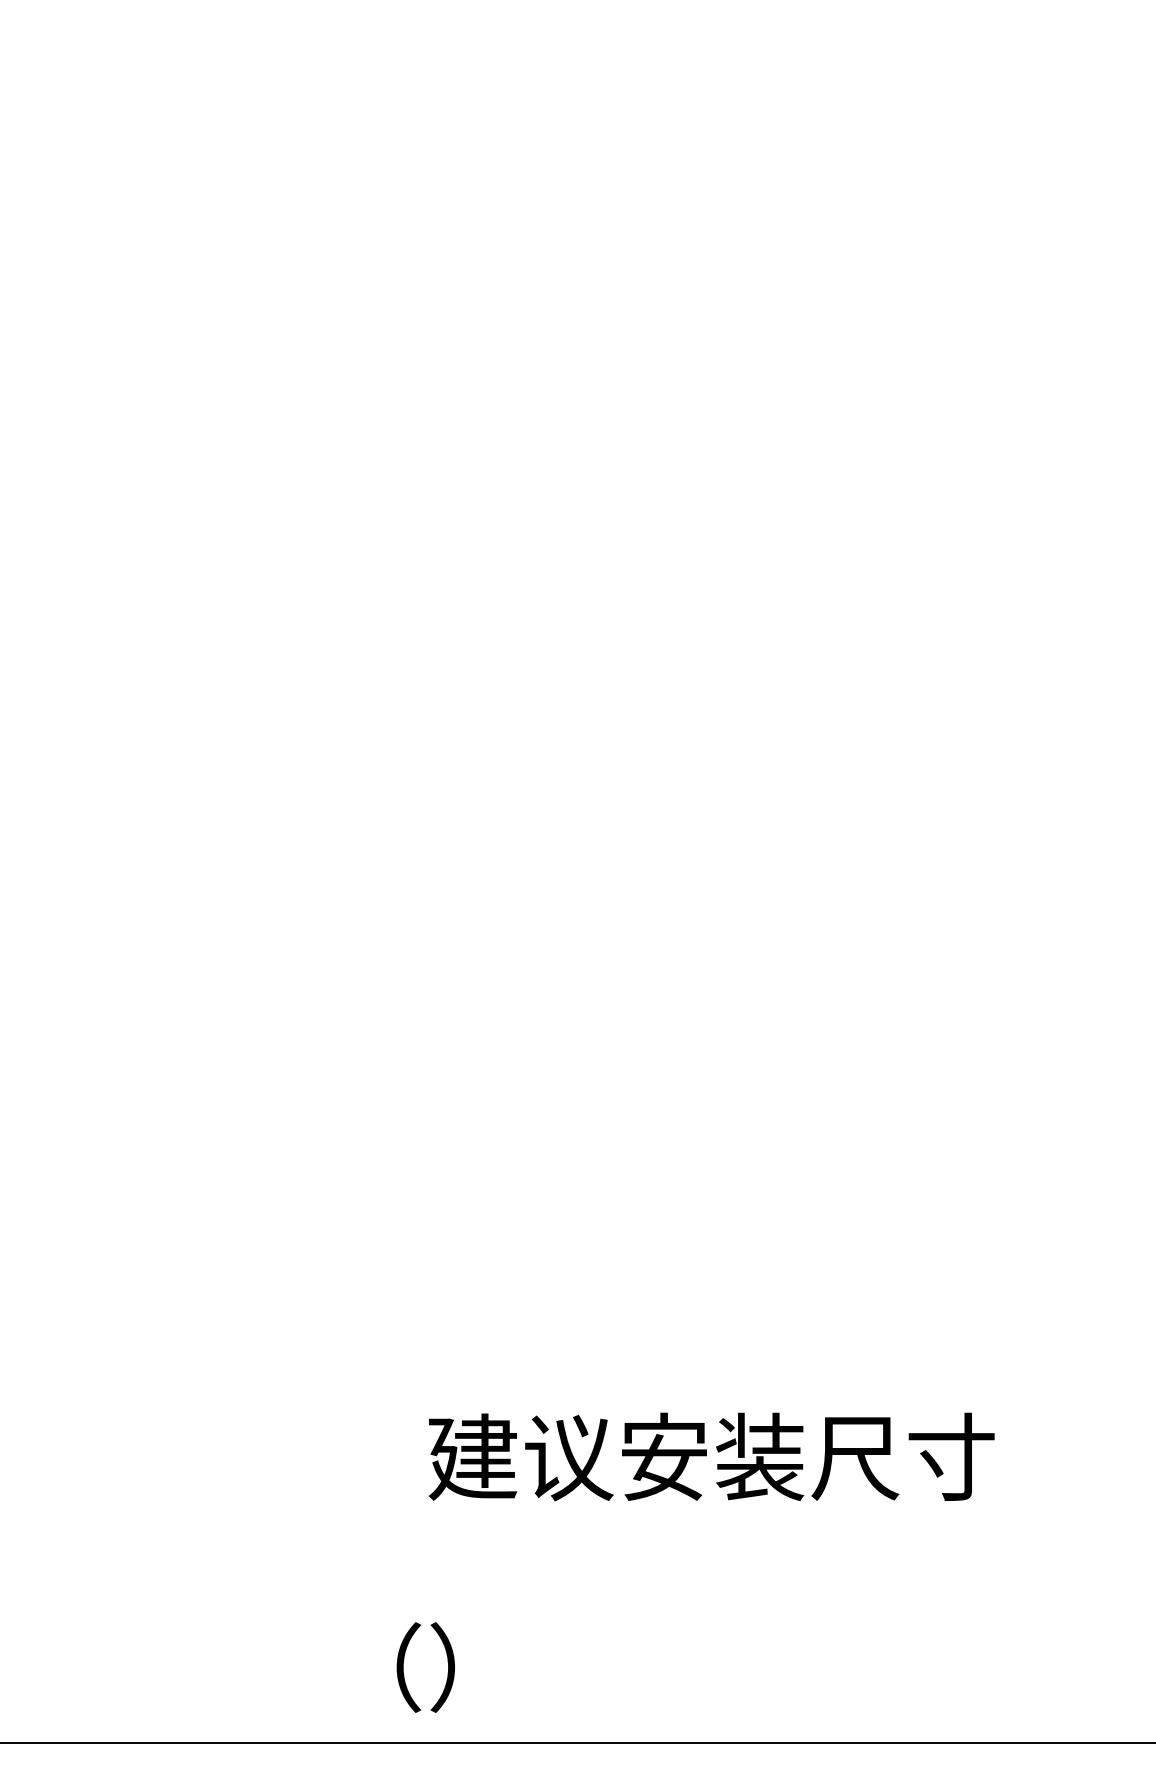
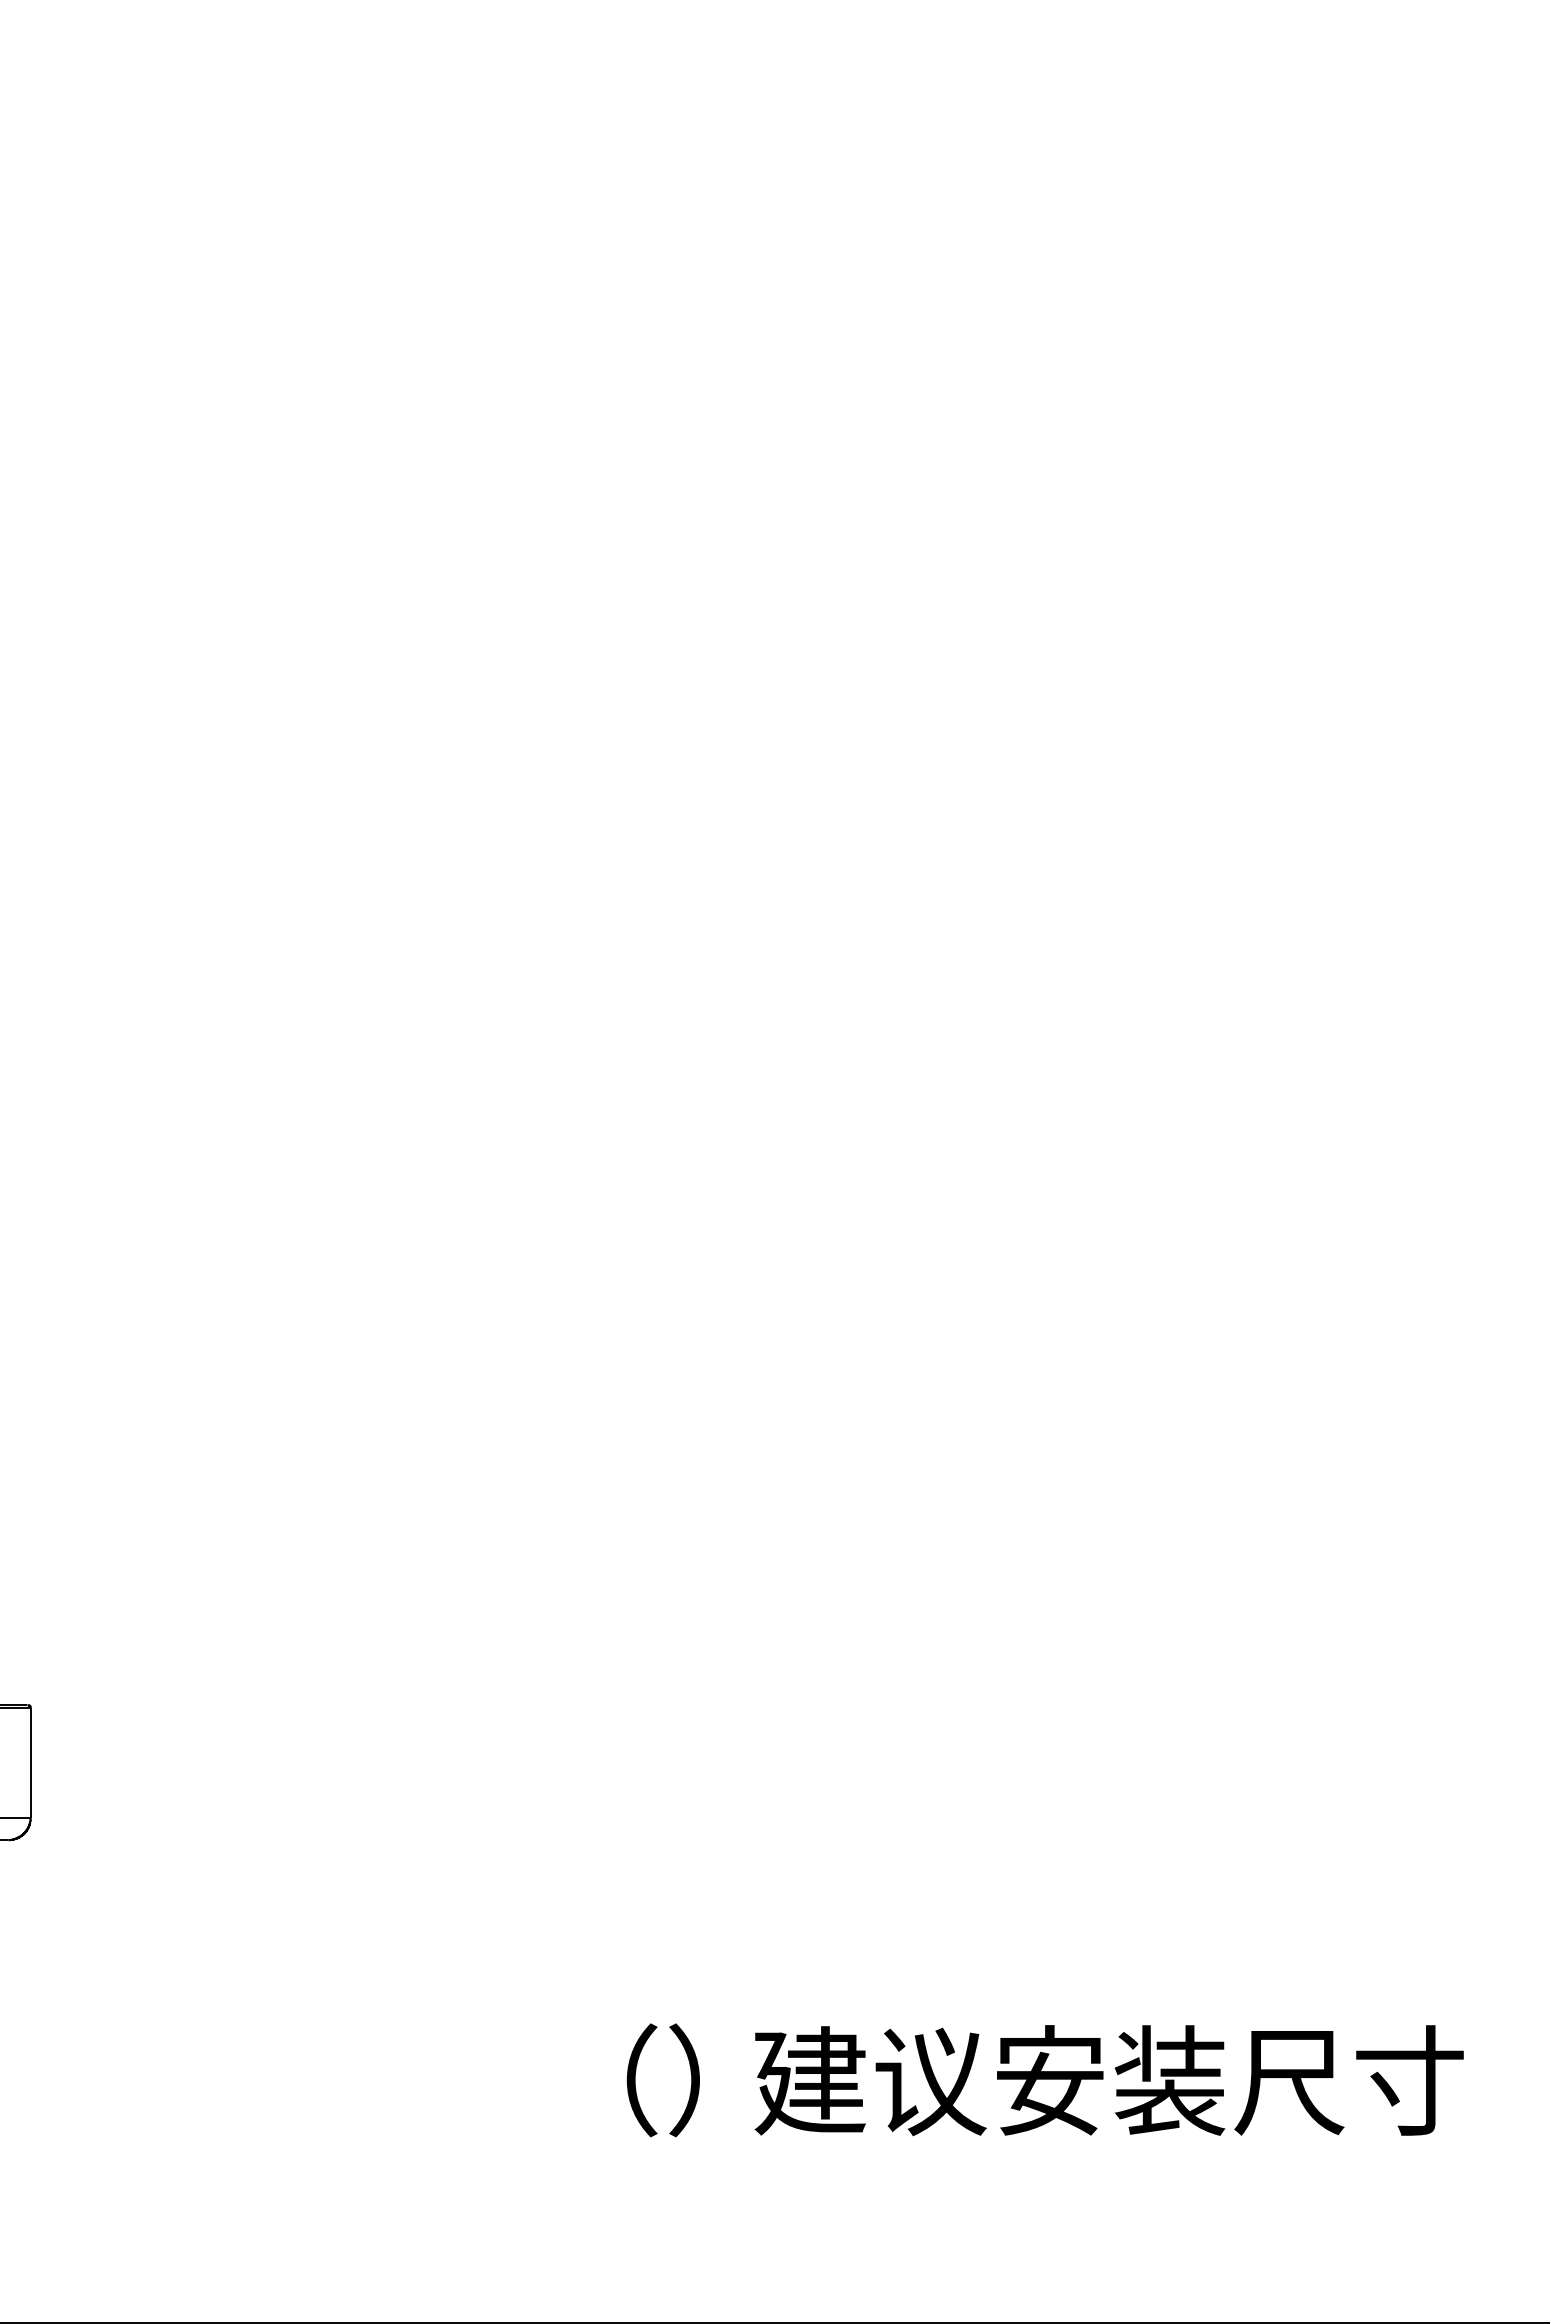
text: (710, 1456) -> (1108, 2080), moved
text: (425, 1667) -> (662, 2080), moved

